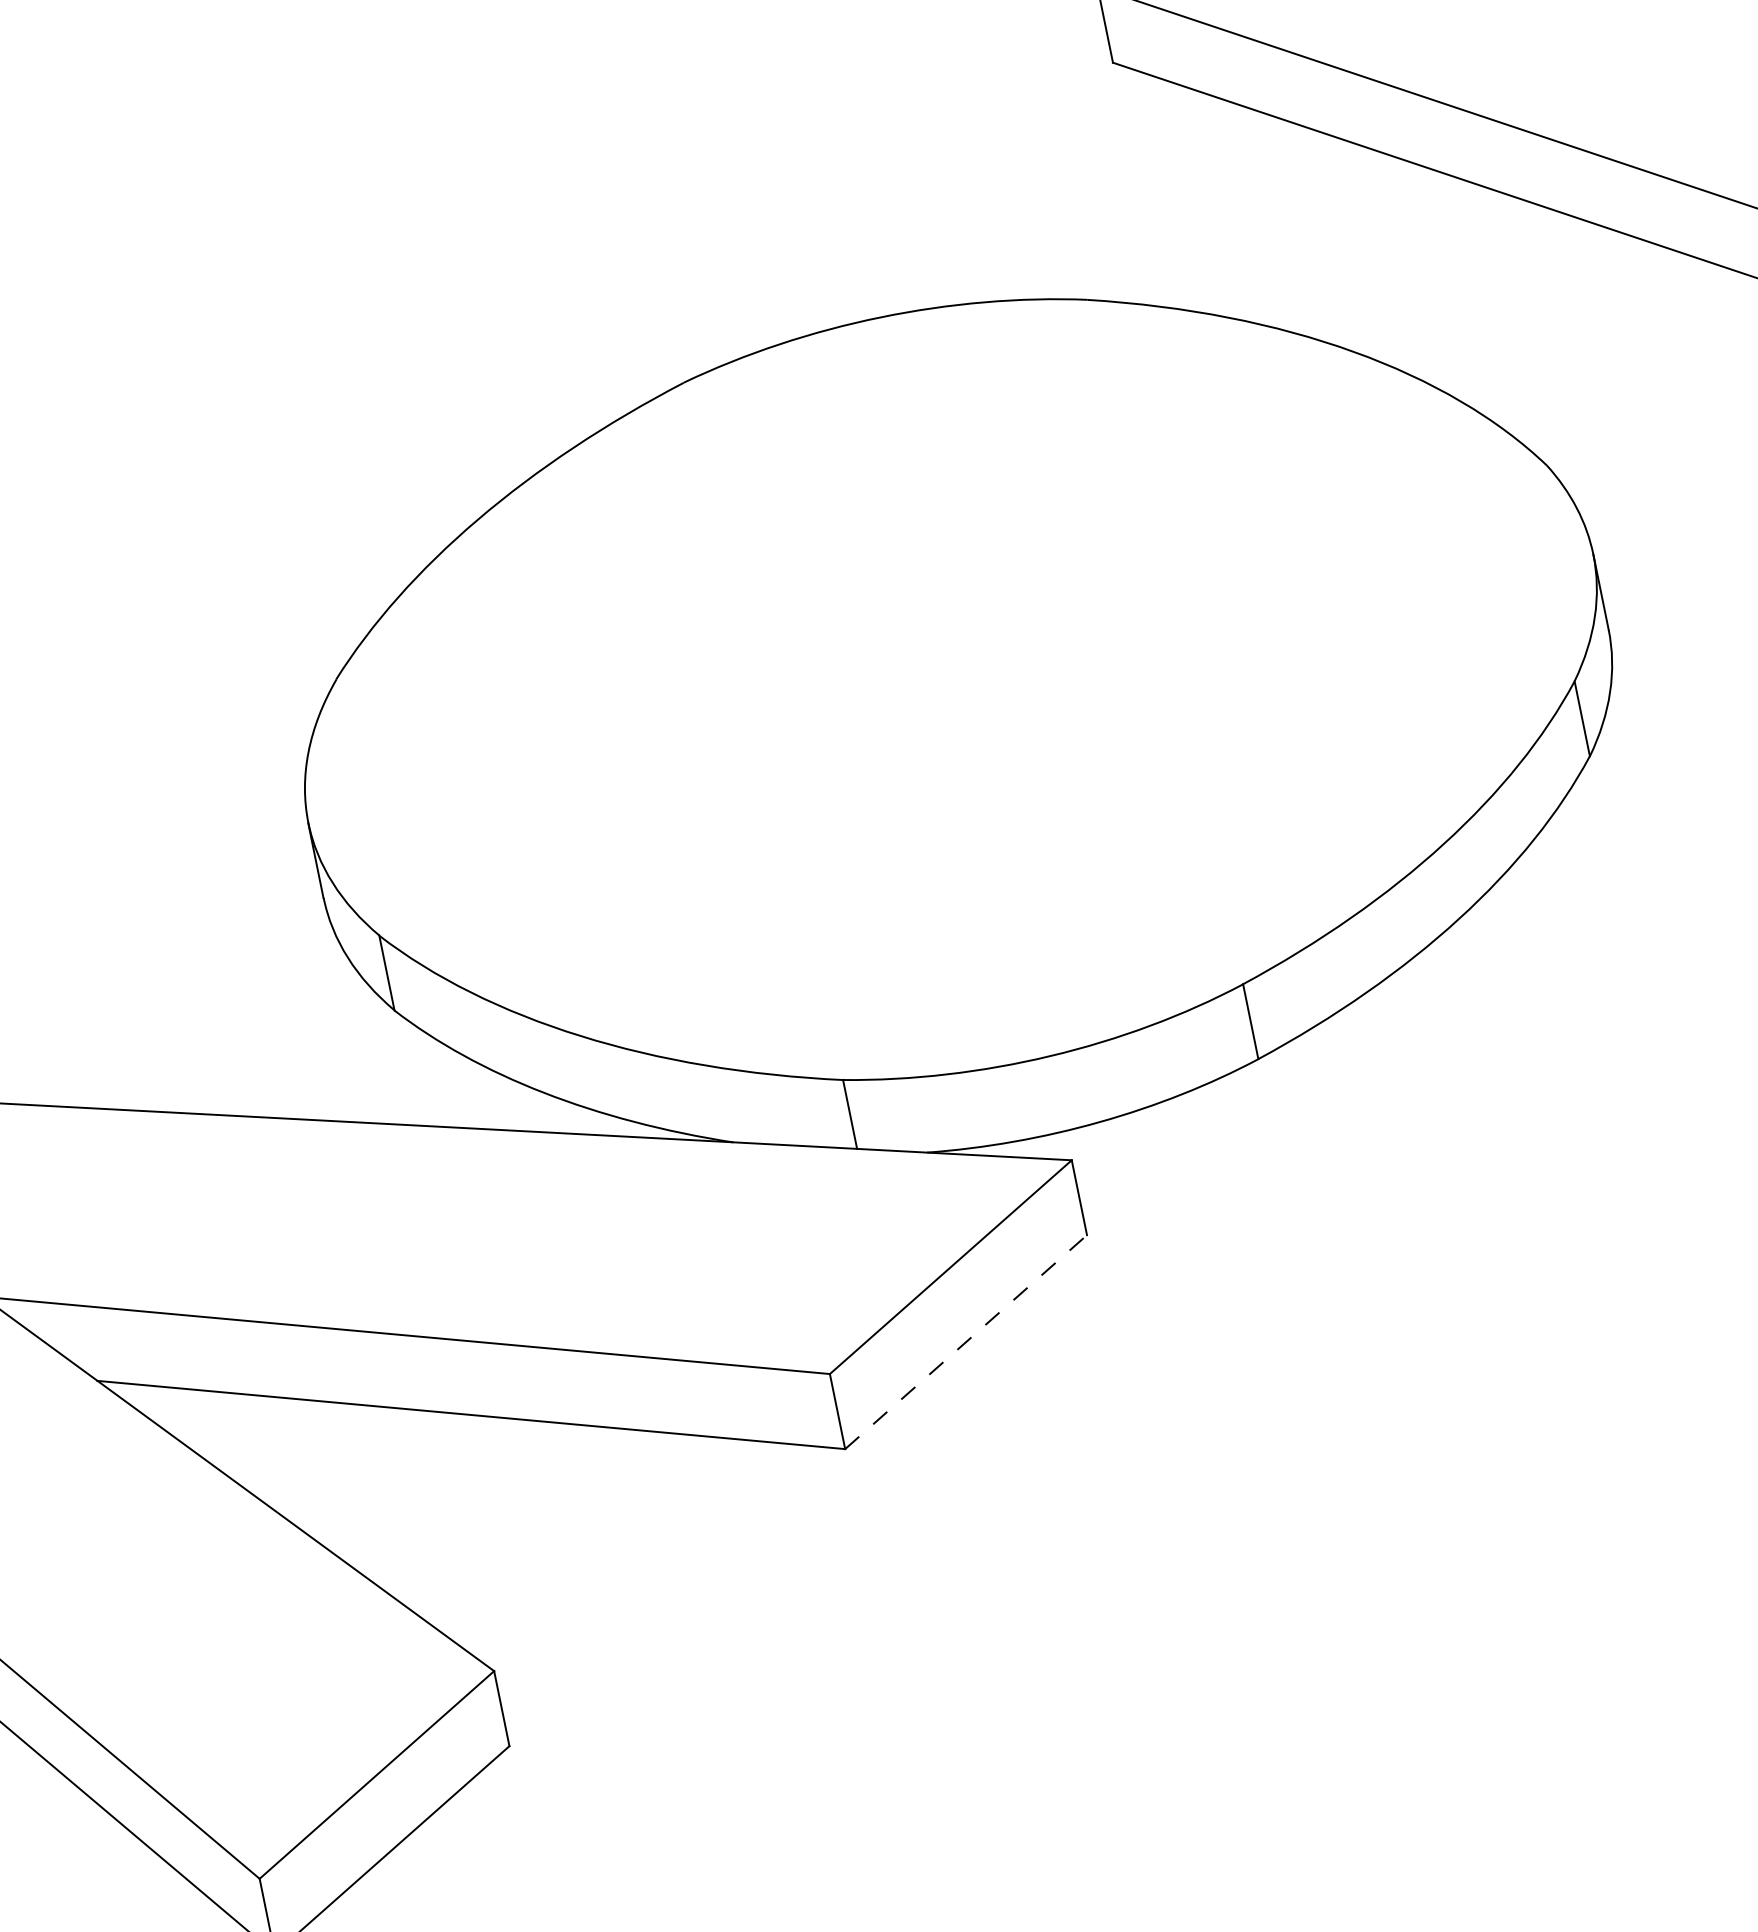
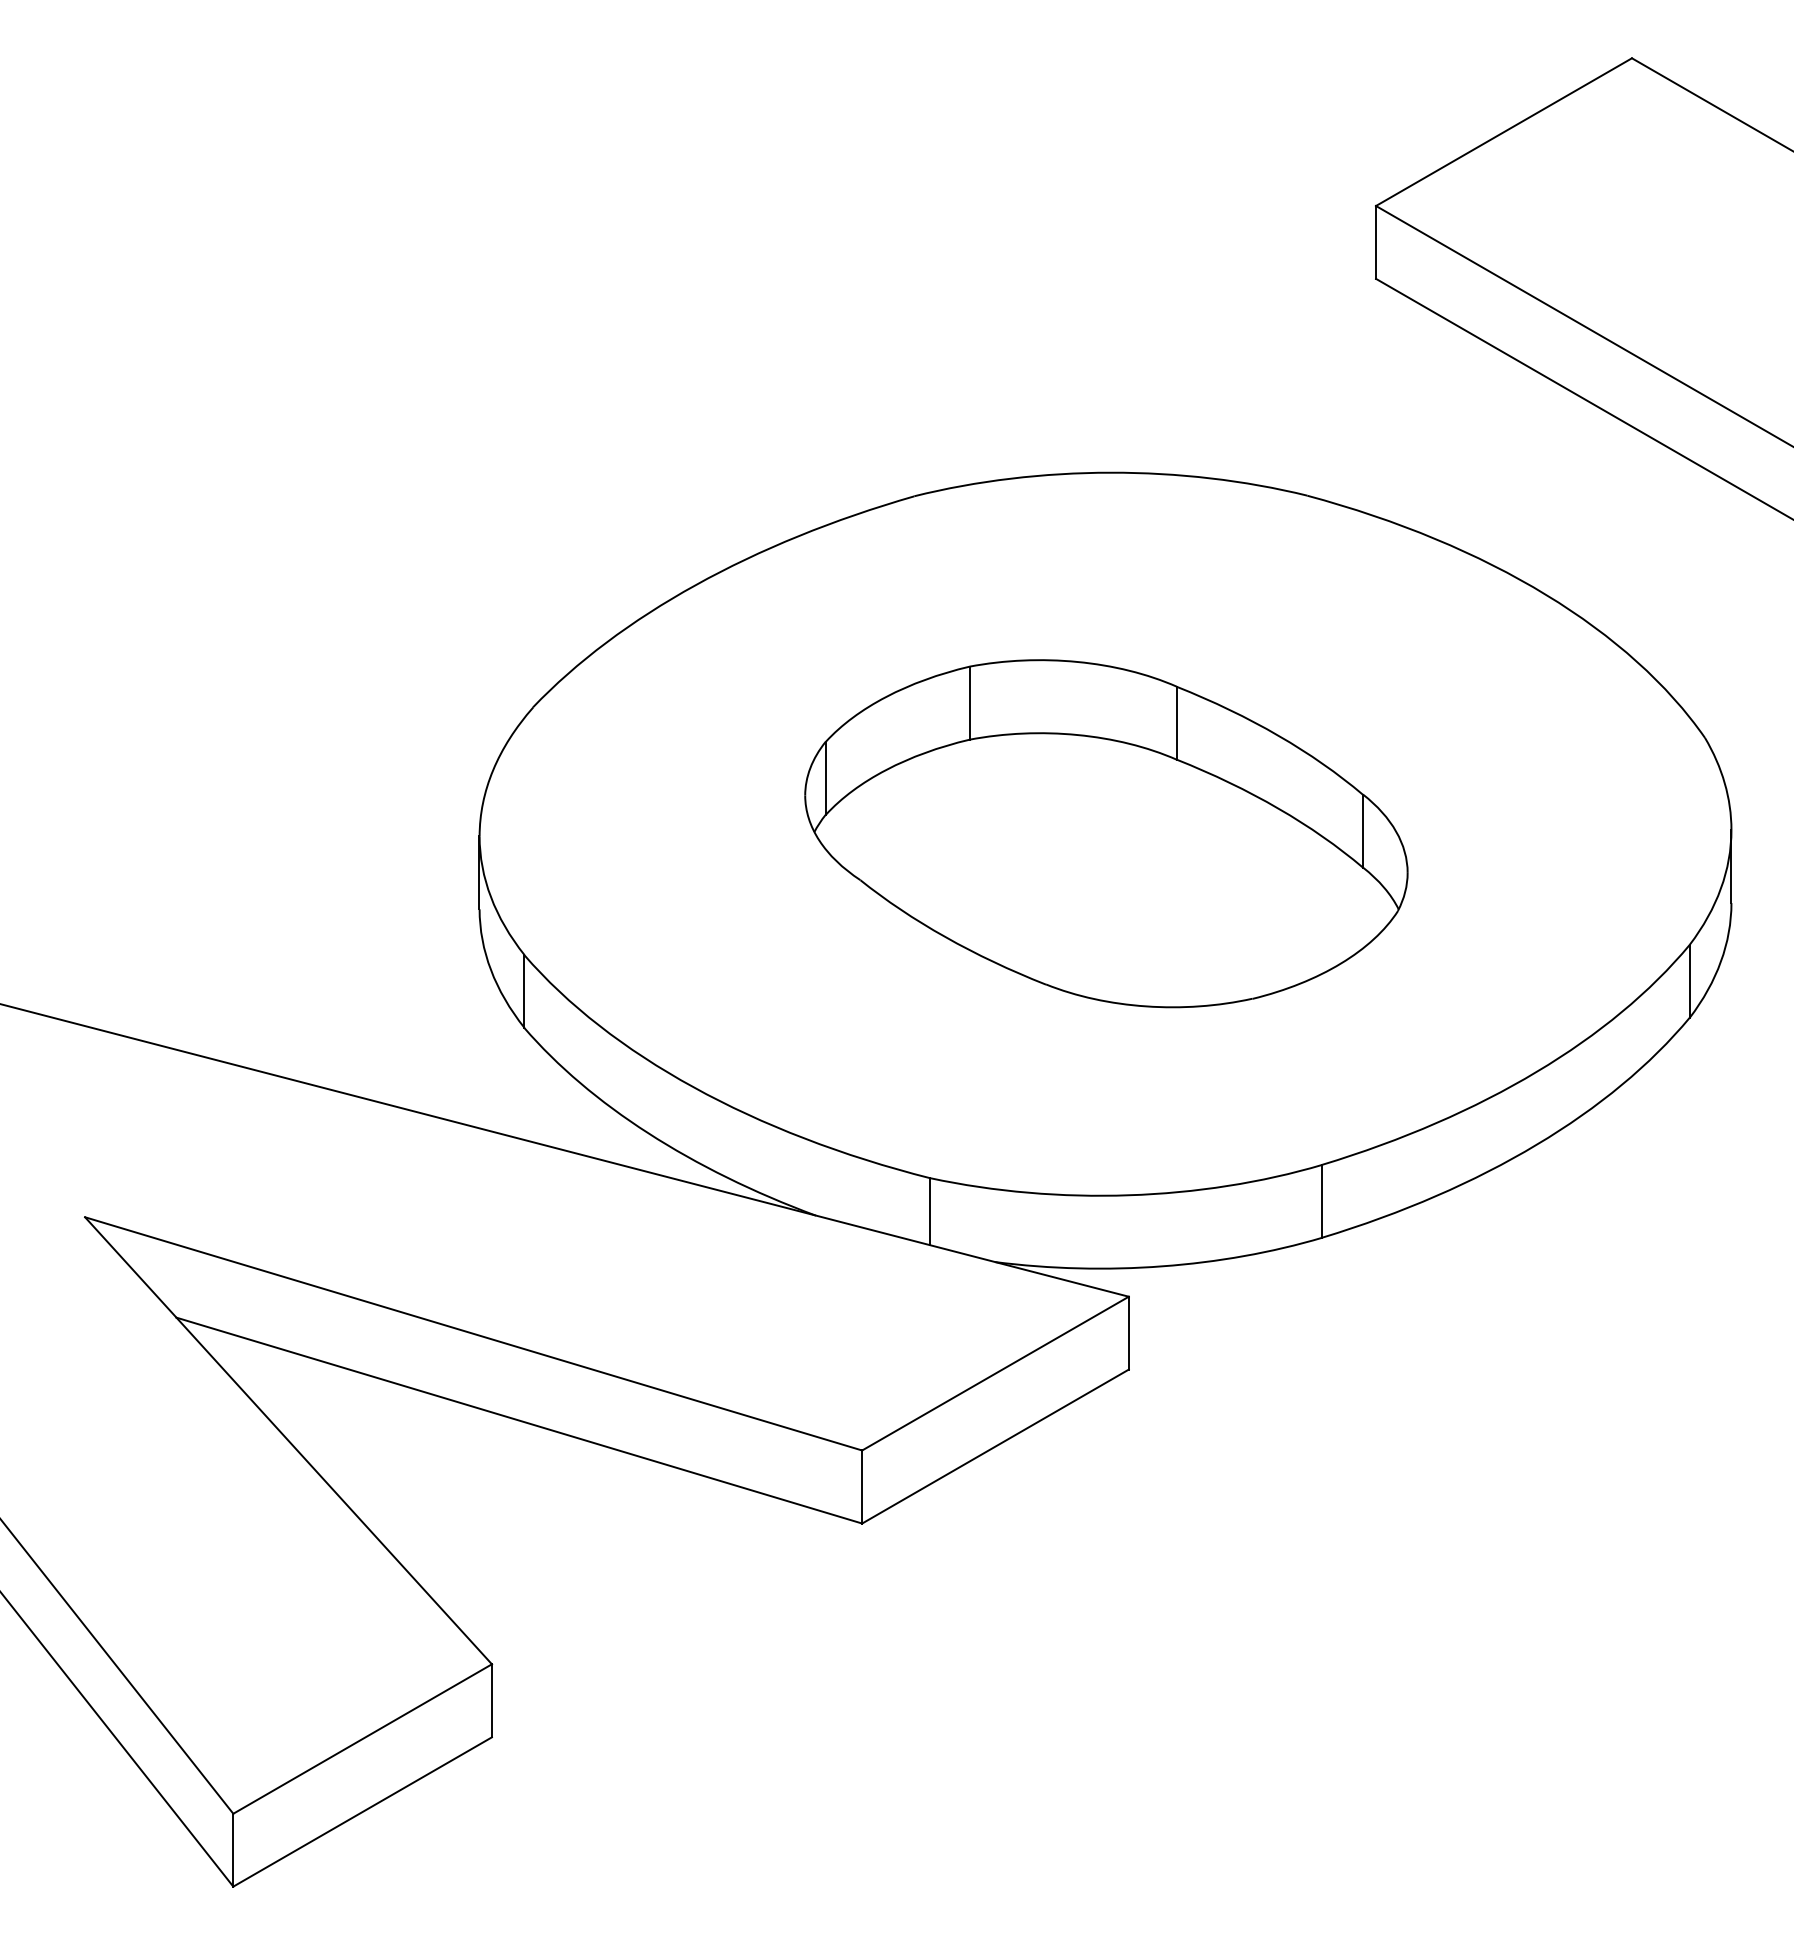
part: (951, 688) -> (1106, 833), added
line: (966, 1342) -> (995, 1446), dashed -> solid

